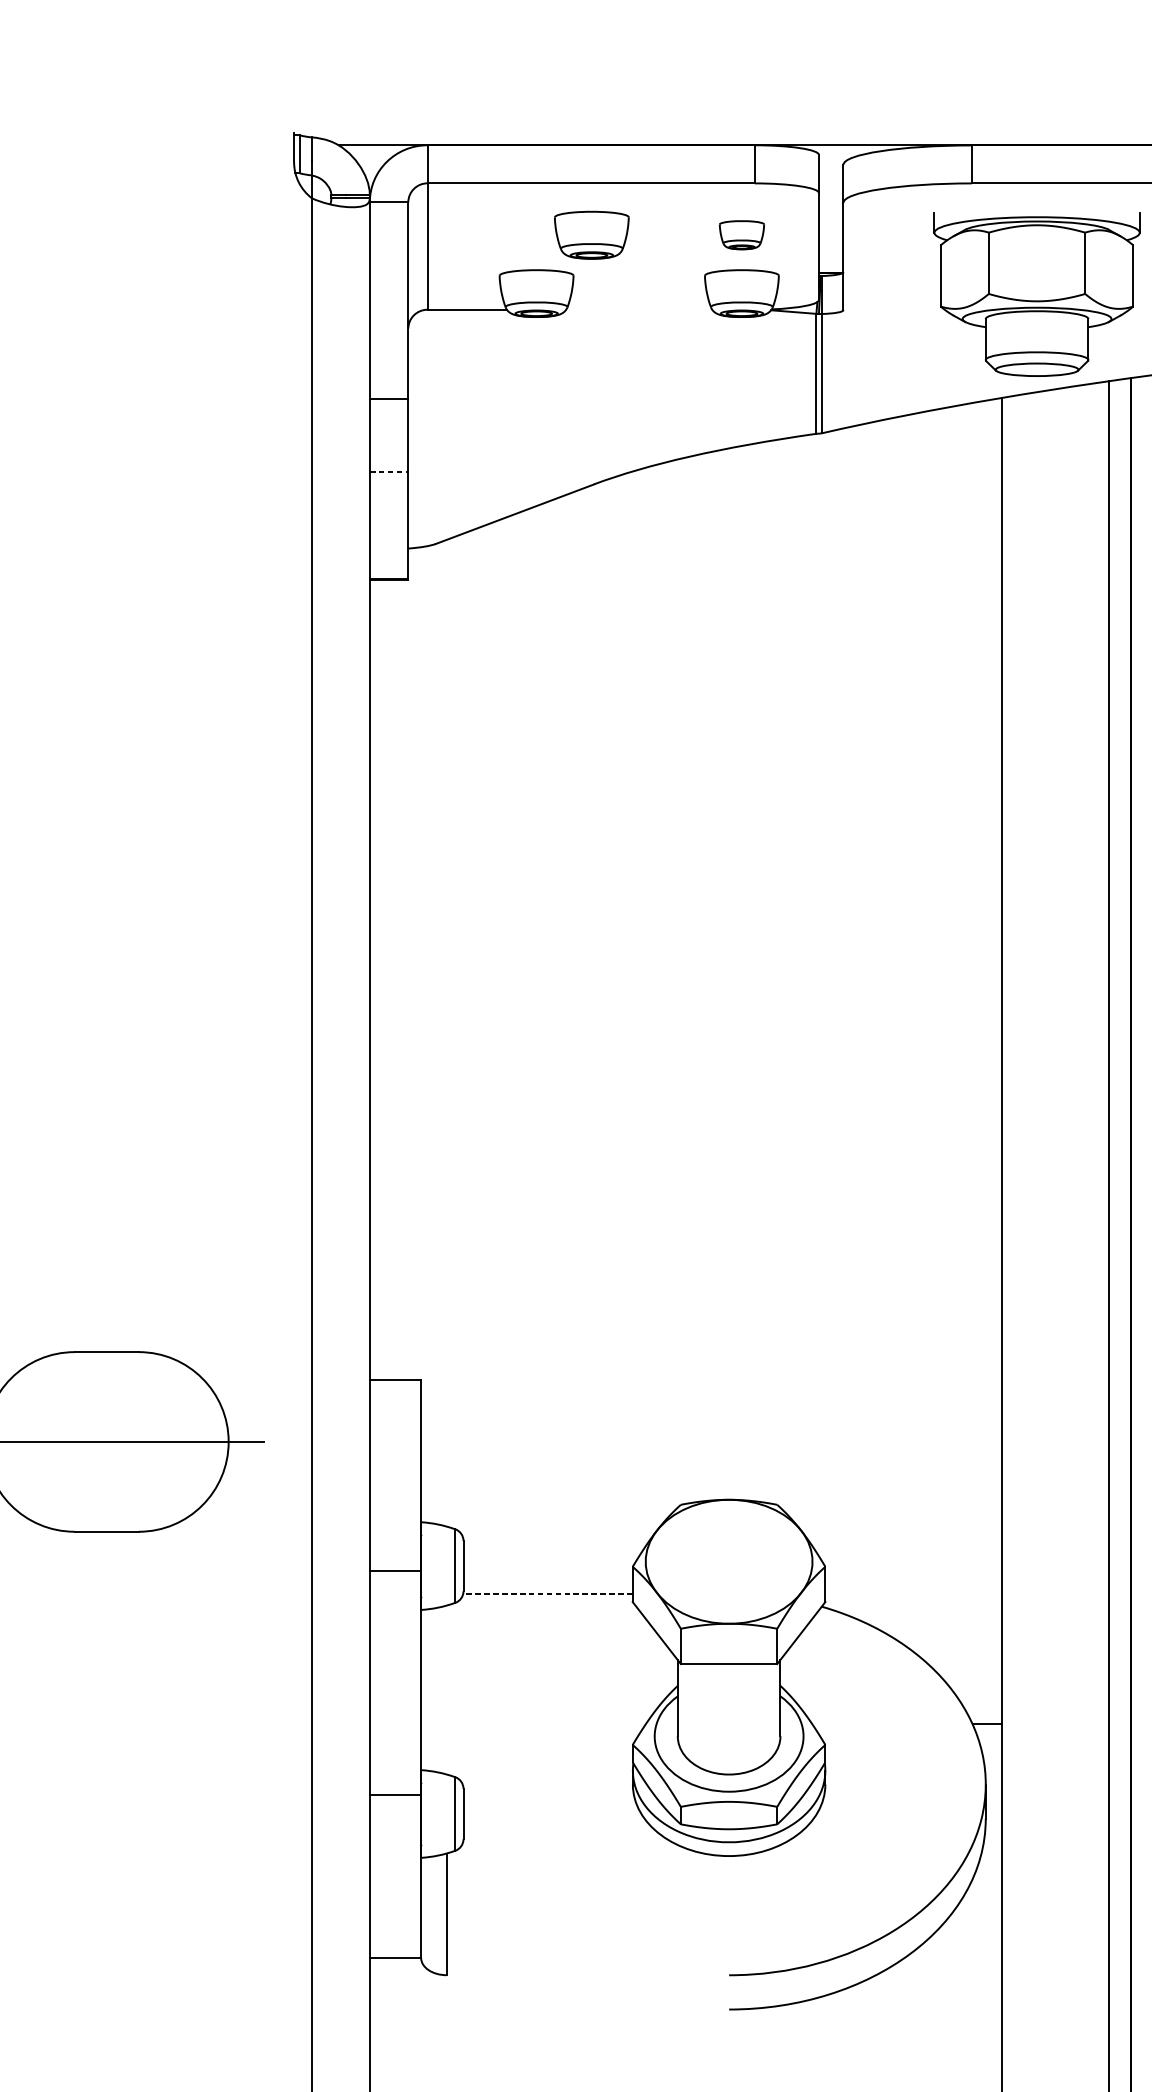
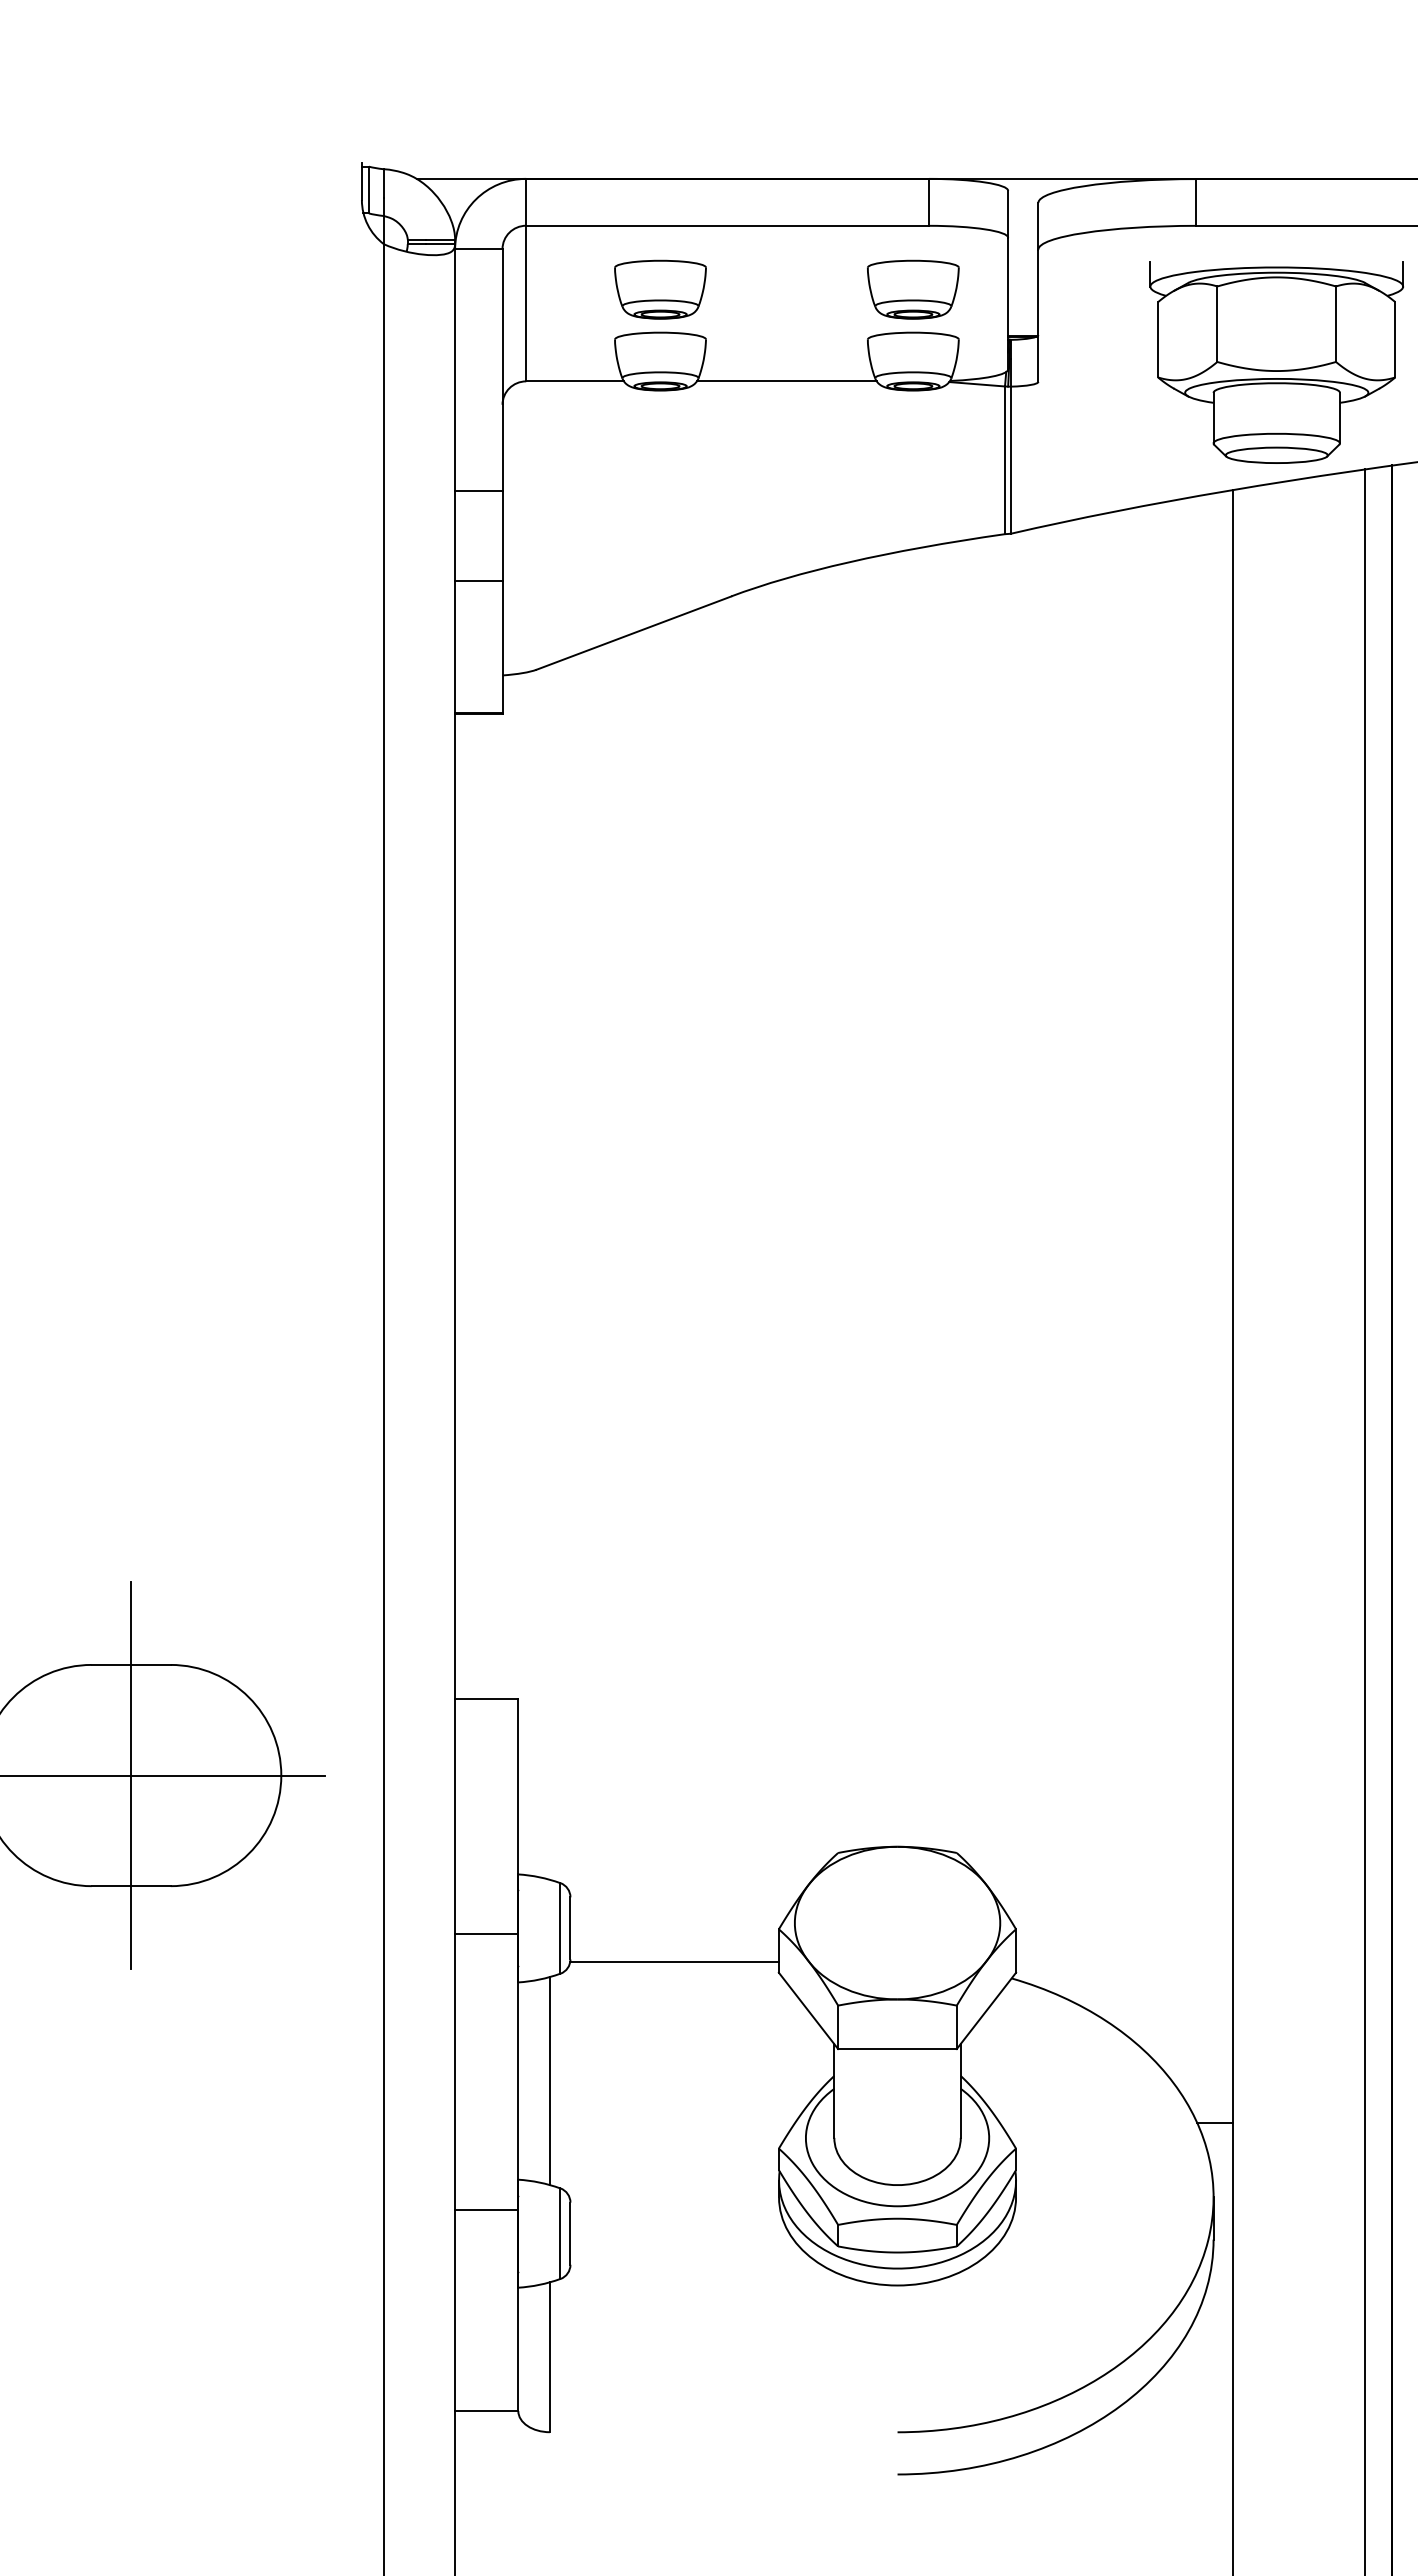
part: (591, 235) -> (660, 289), moved
part: (742, 235) -> (913, 289), size x1.67
line: (638, 309) -> (786, 381), added
line: (388, 472) -> (478, 581), dashed -> solid
line: (107, 1441) -> (131, 1775), added
line: (547, 1593) -> (674, 1962), dashed -> solid
line: (446, 1689) -> (549, 2080), added

